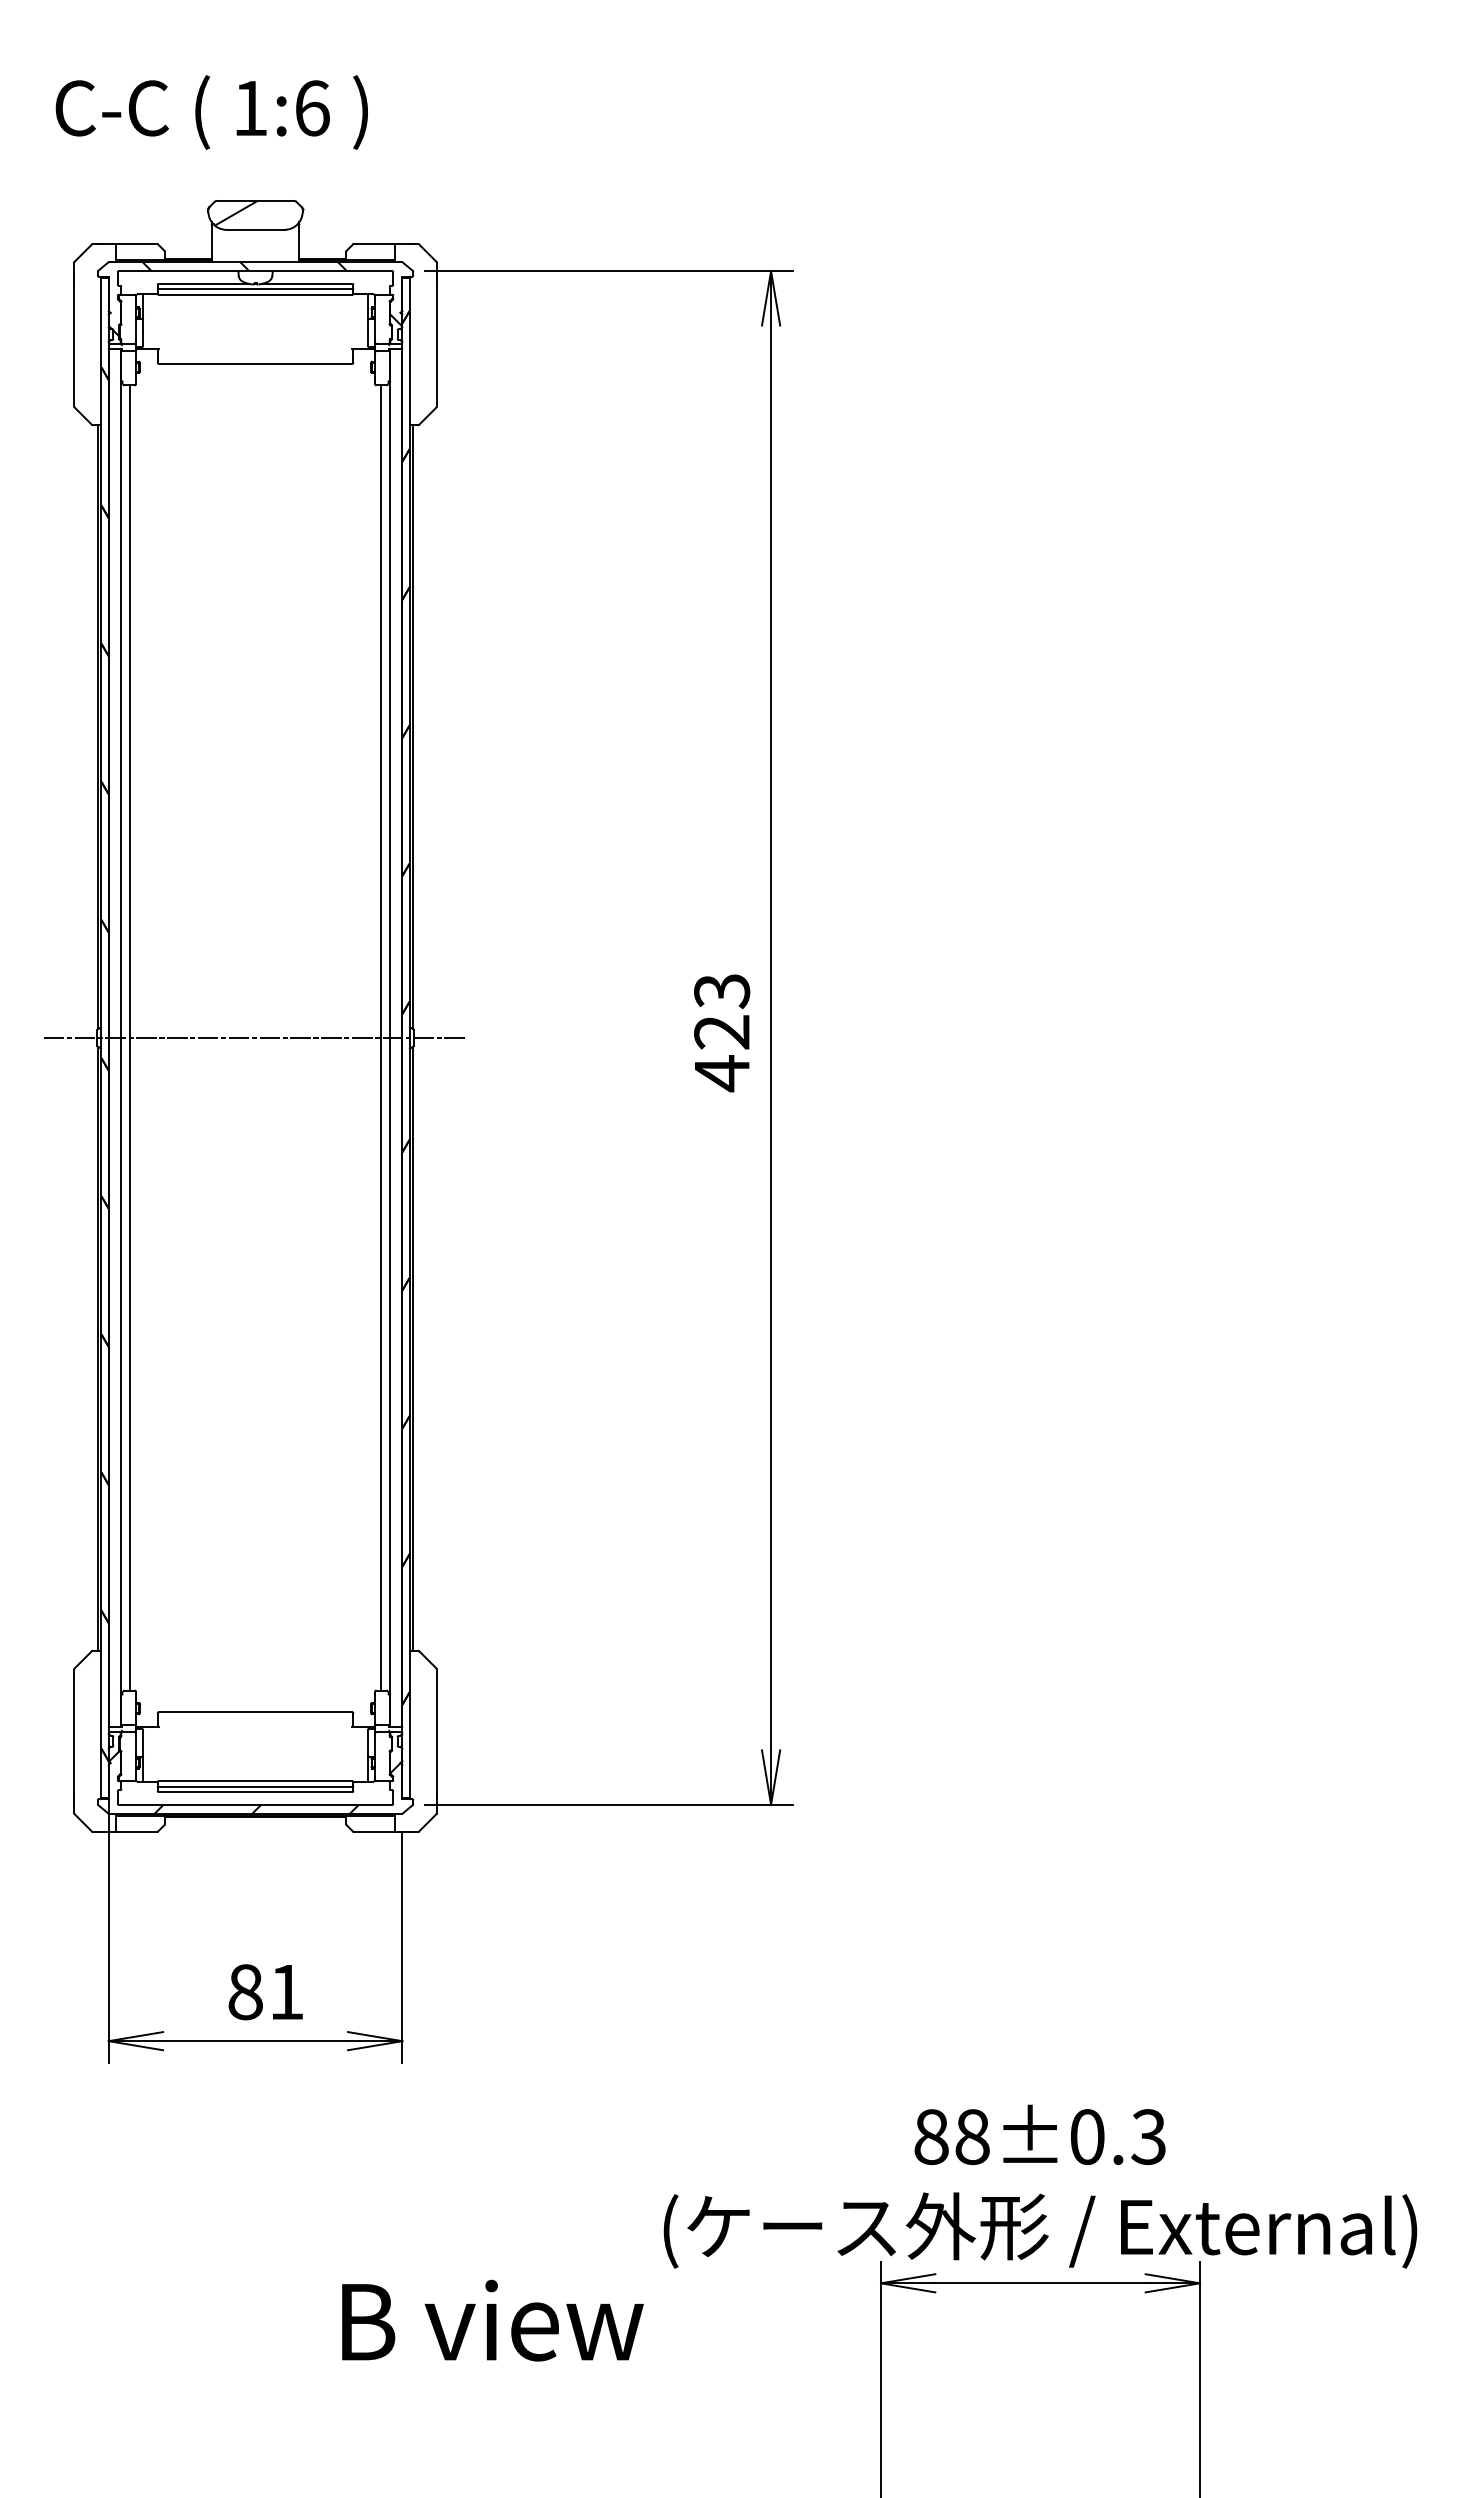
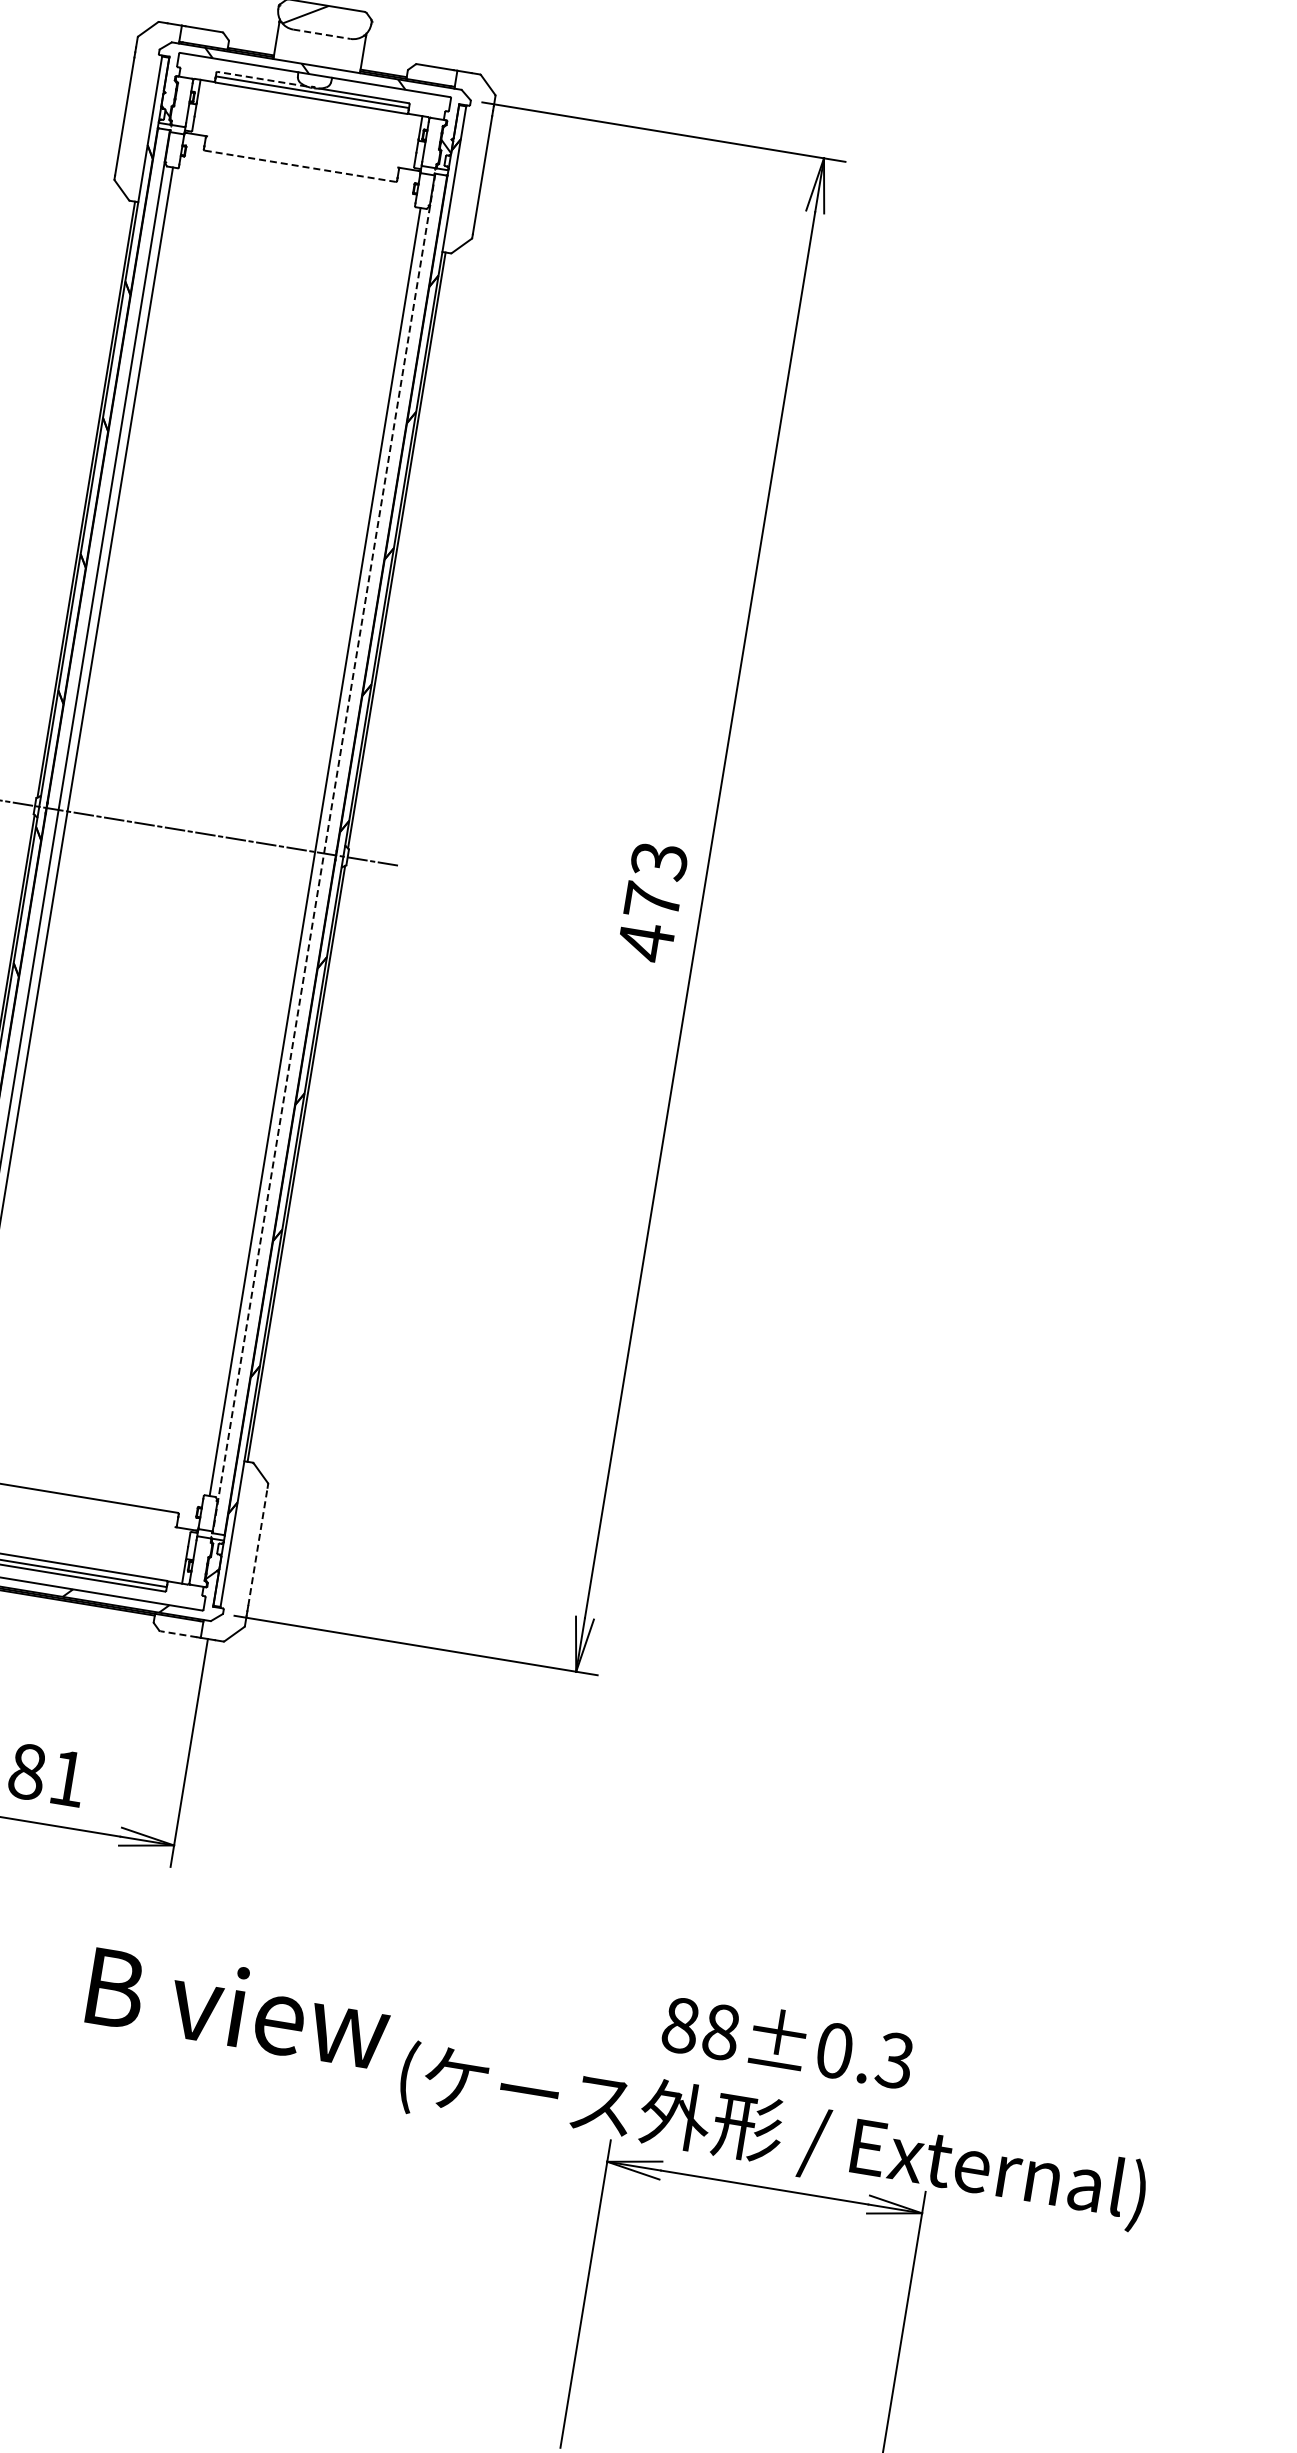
line: (256, 229) -> (322, 34), solid -> dashed
line: (203, 283) -> (261, 78), solid -> dashed
line: (255, 363) -> (300, 166), solid -> dashed
text: (721, 1032) -> (652, 901), 423 -> 473
line: (390, 1037) -> (324, 853), solid -> dashed
line: (436, 1732) -> (257, 1546), solid -> dashed
line: (372, 1831) -> (178, 1633), solid -> dashed
text: (492, 2320) -> (238, 2007), moved

